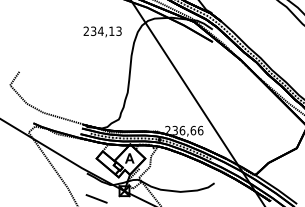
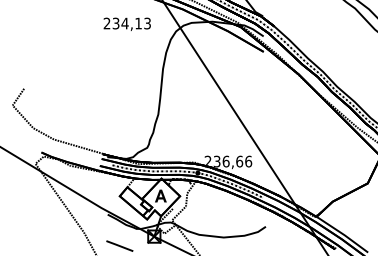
text: (102, 31) -> (126, 23), moved

